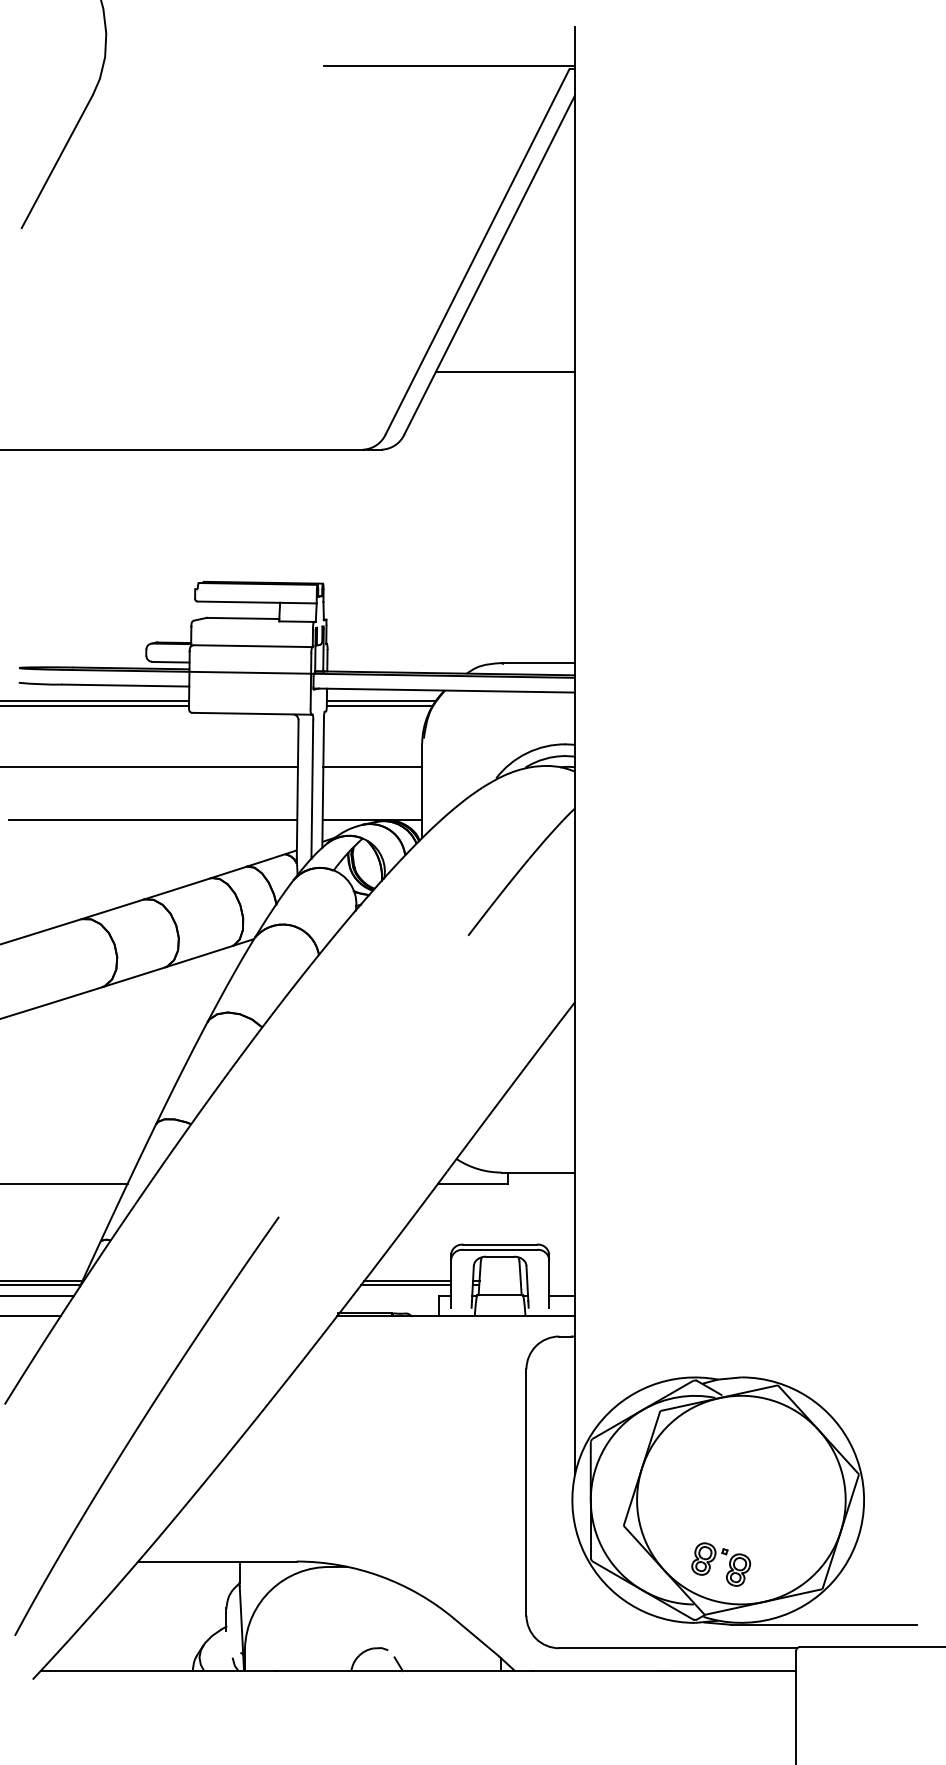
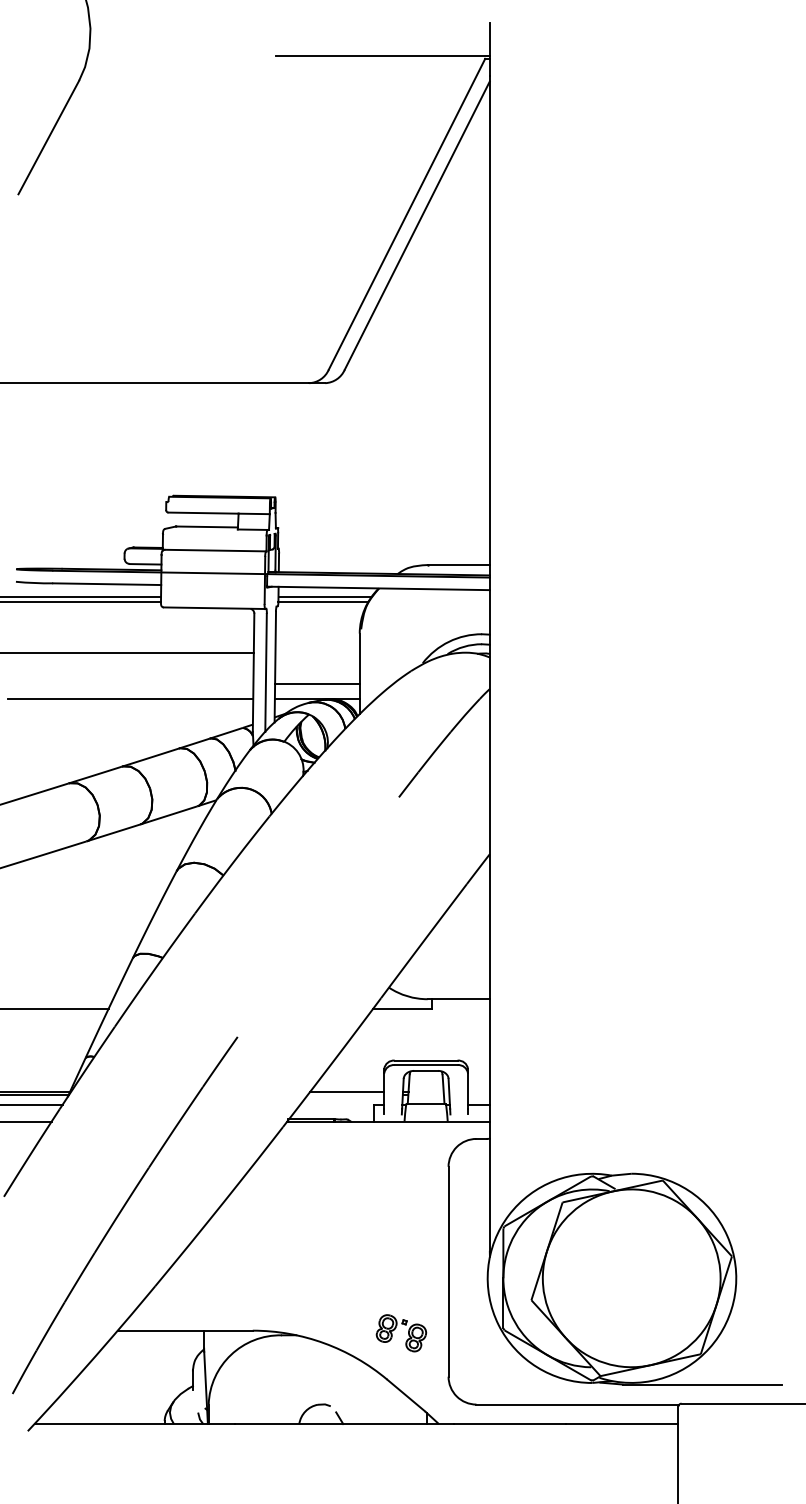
line: (504, 371) -> (429, 316), removed
line: (372, 766) -> (317, 683), moved
line: (406, 1285) -> (346, 1095), removed
part: (729, 1564) -> (408, 1333), moved

